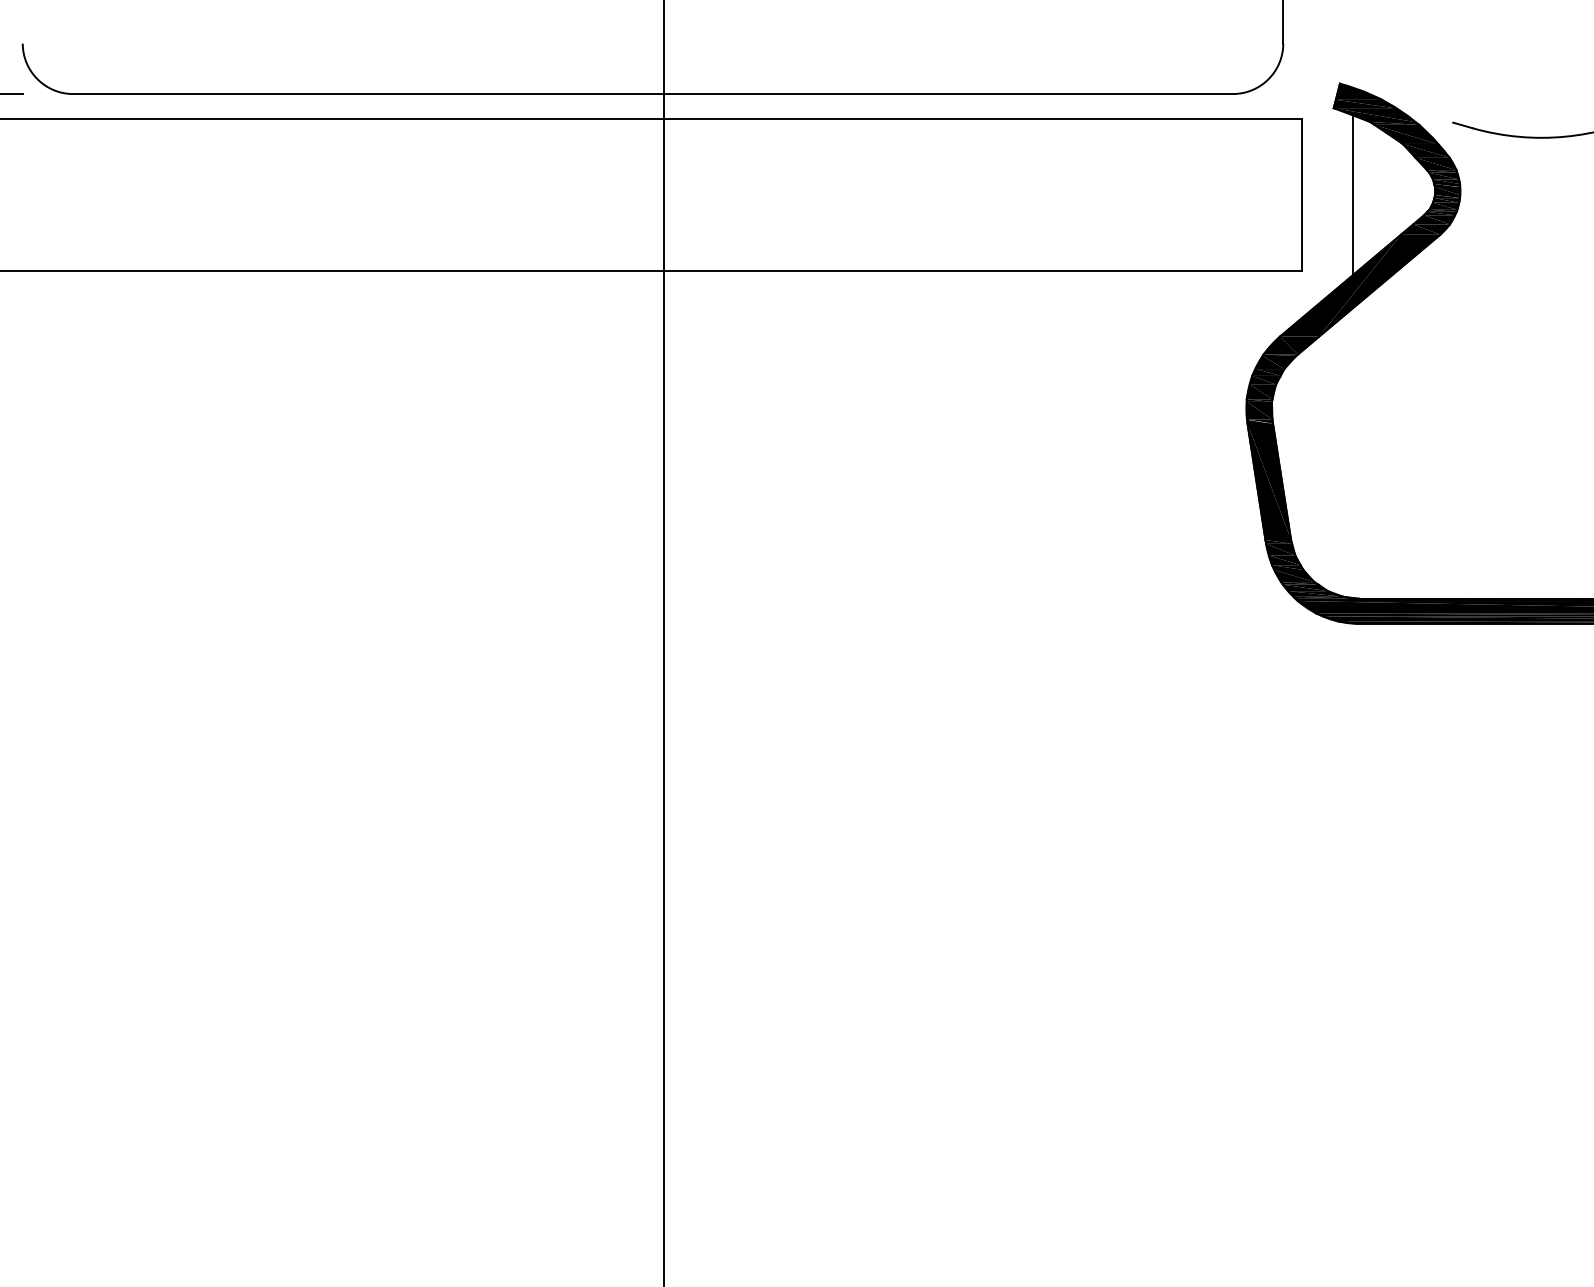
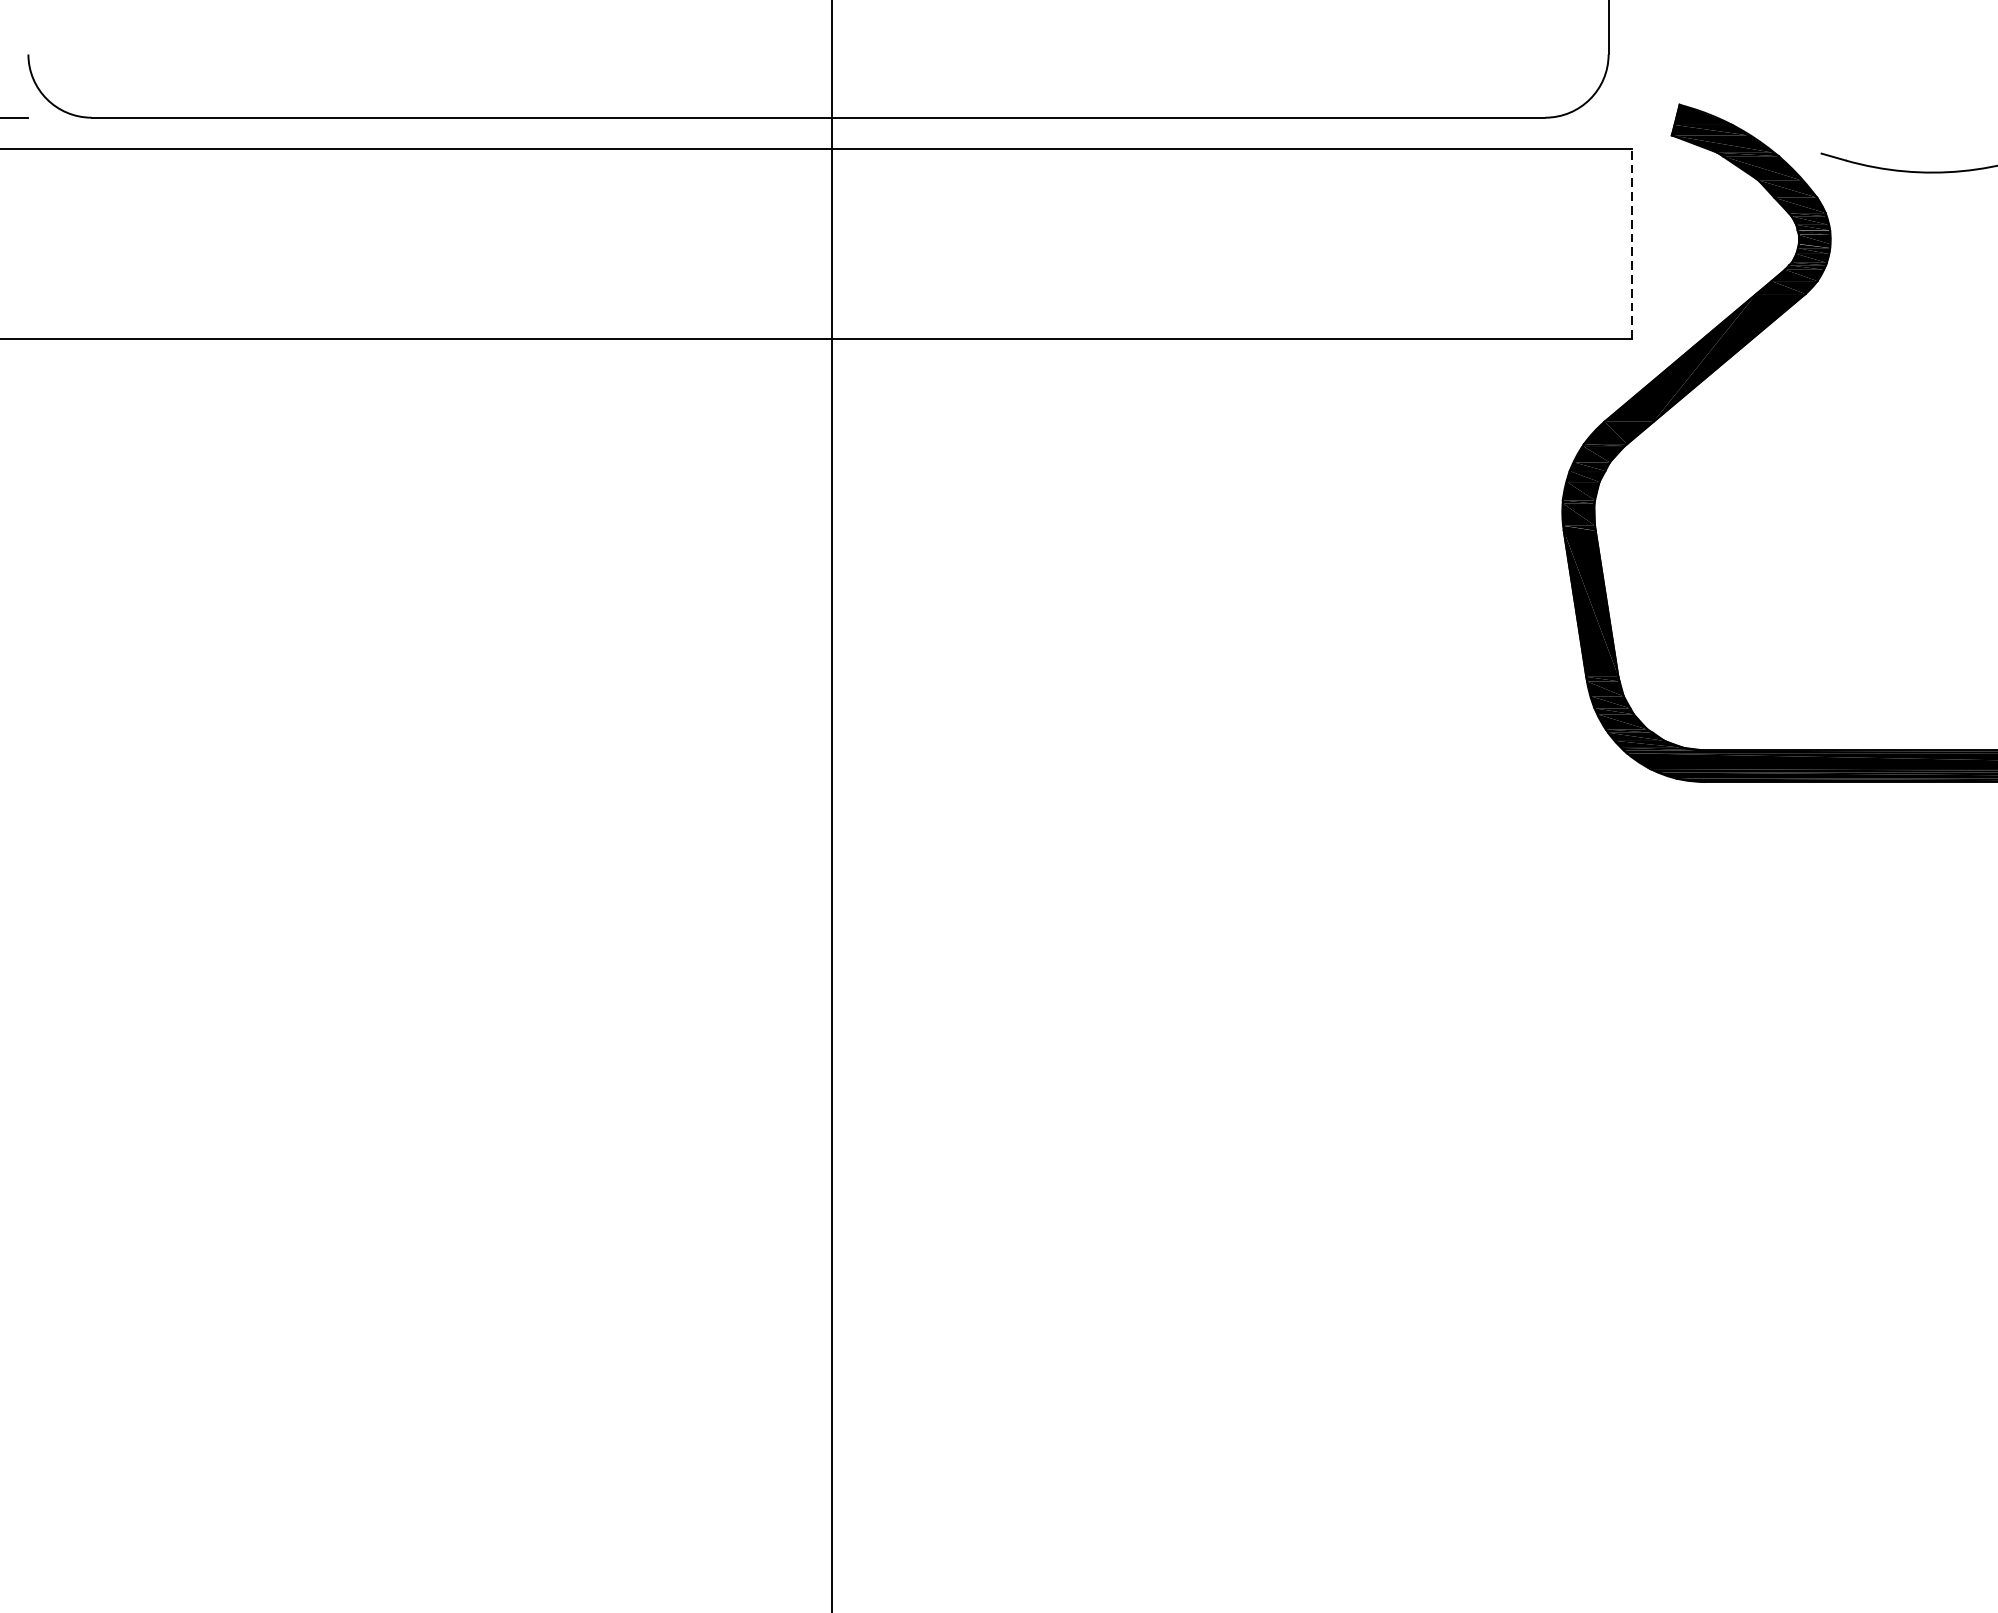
line: (1302, 194) -> (1632, 243), solid -> dashed
line: (1352, 194) -> (1695, 243), removed

